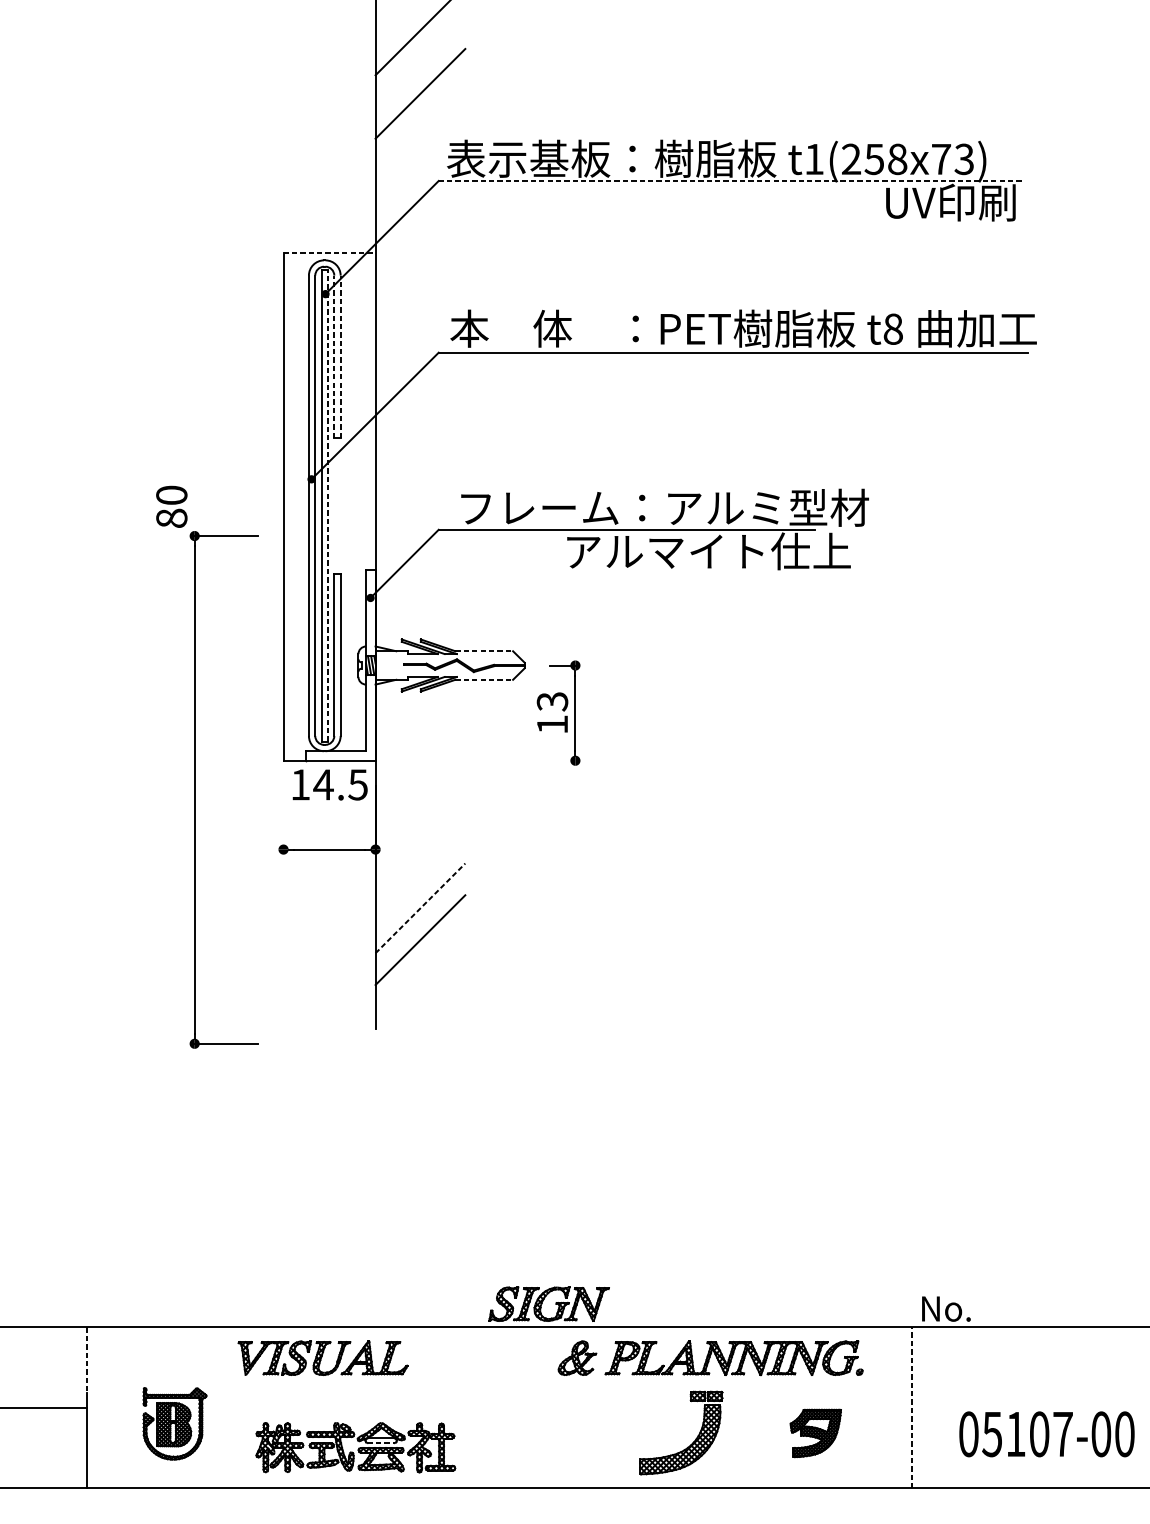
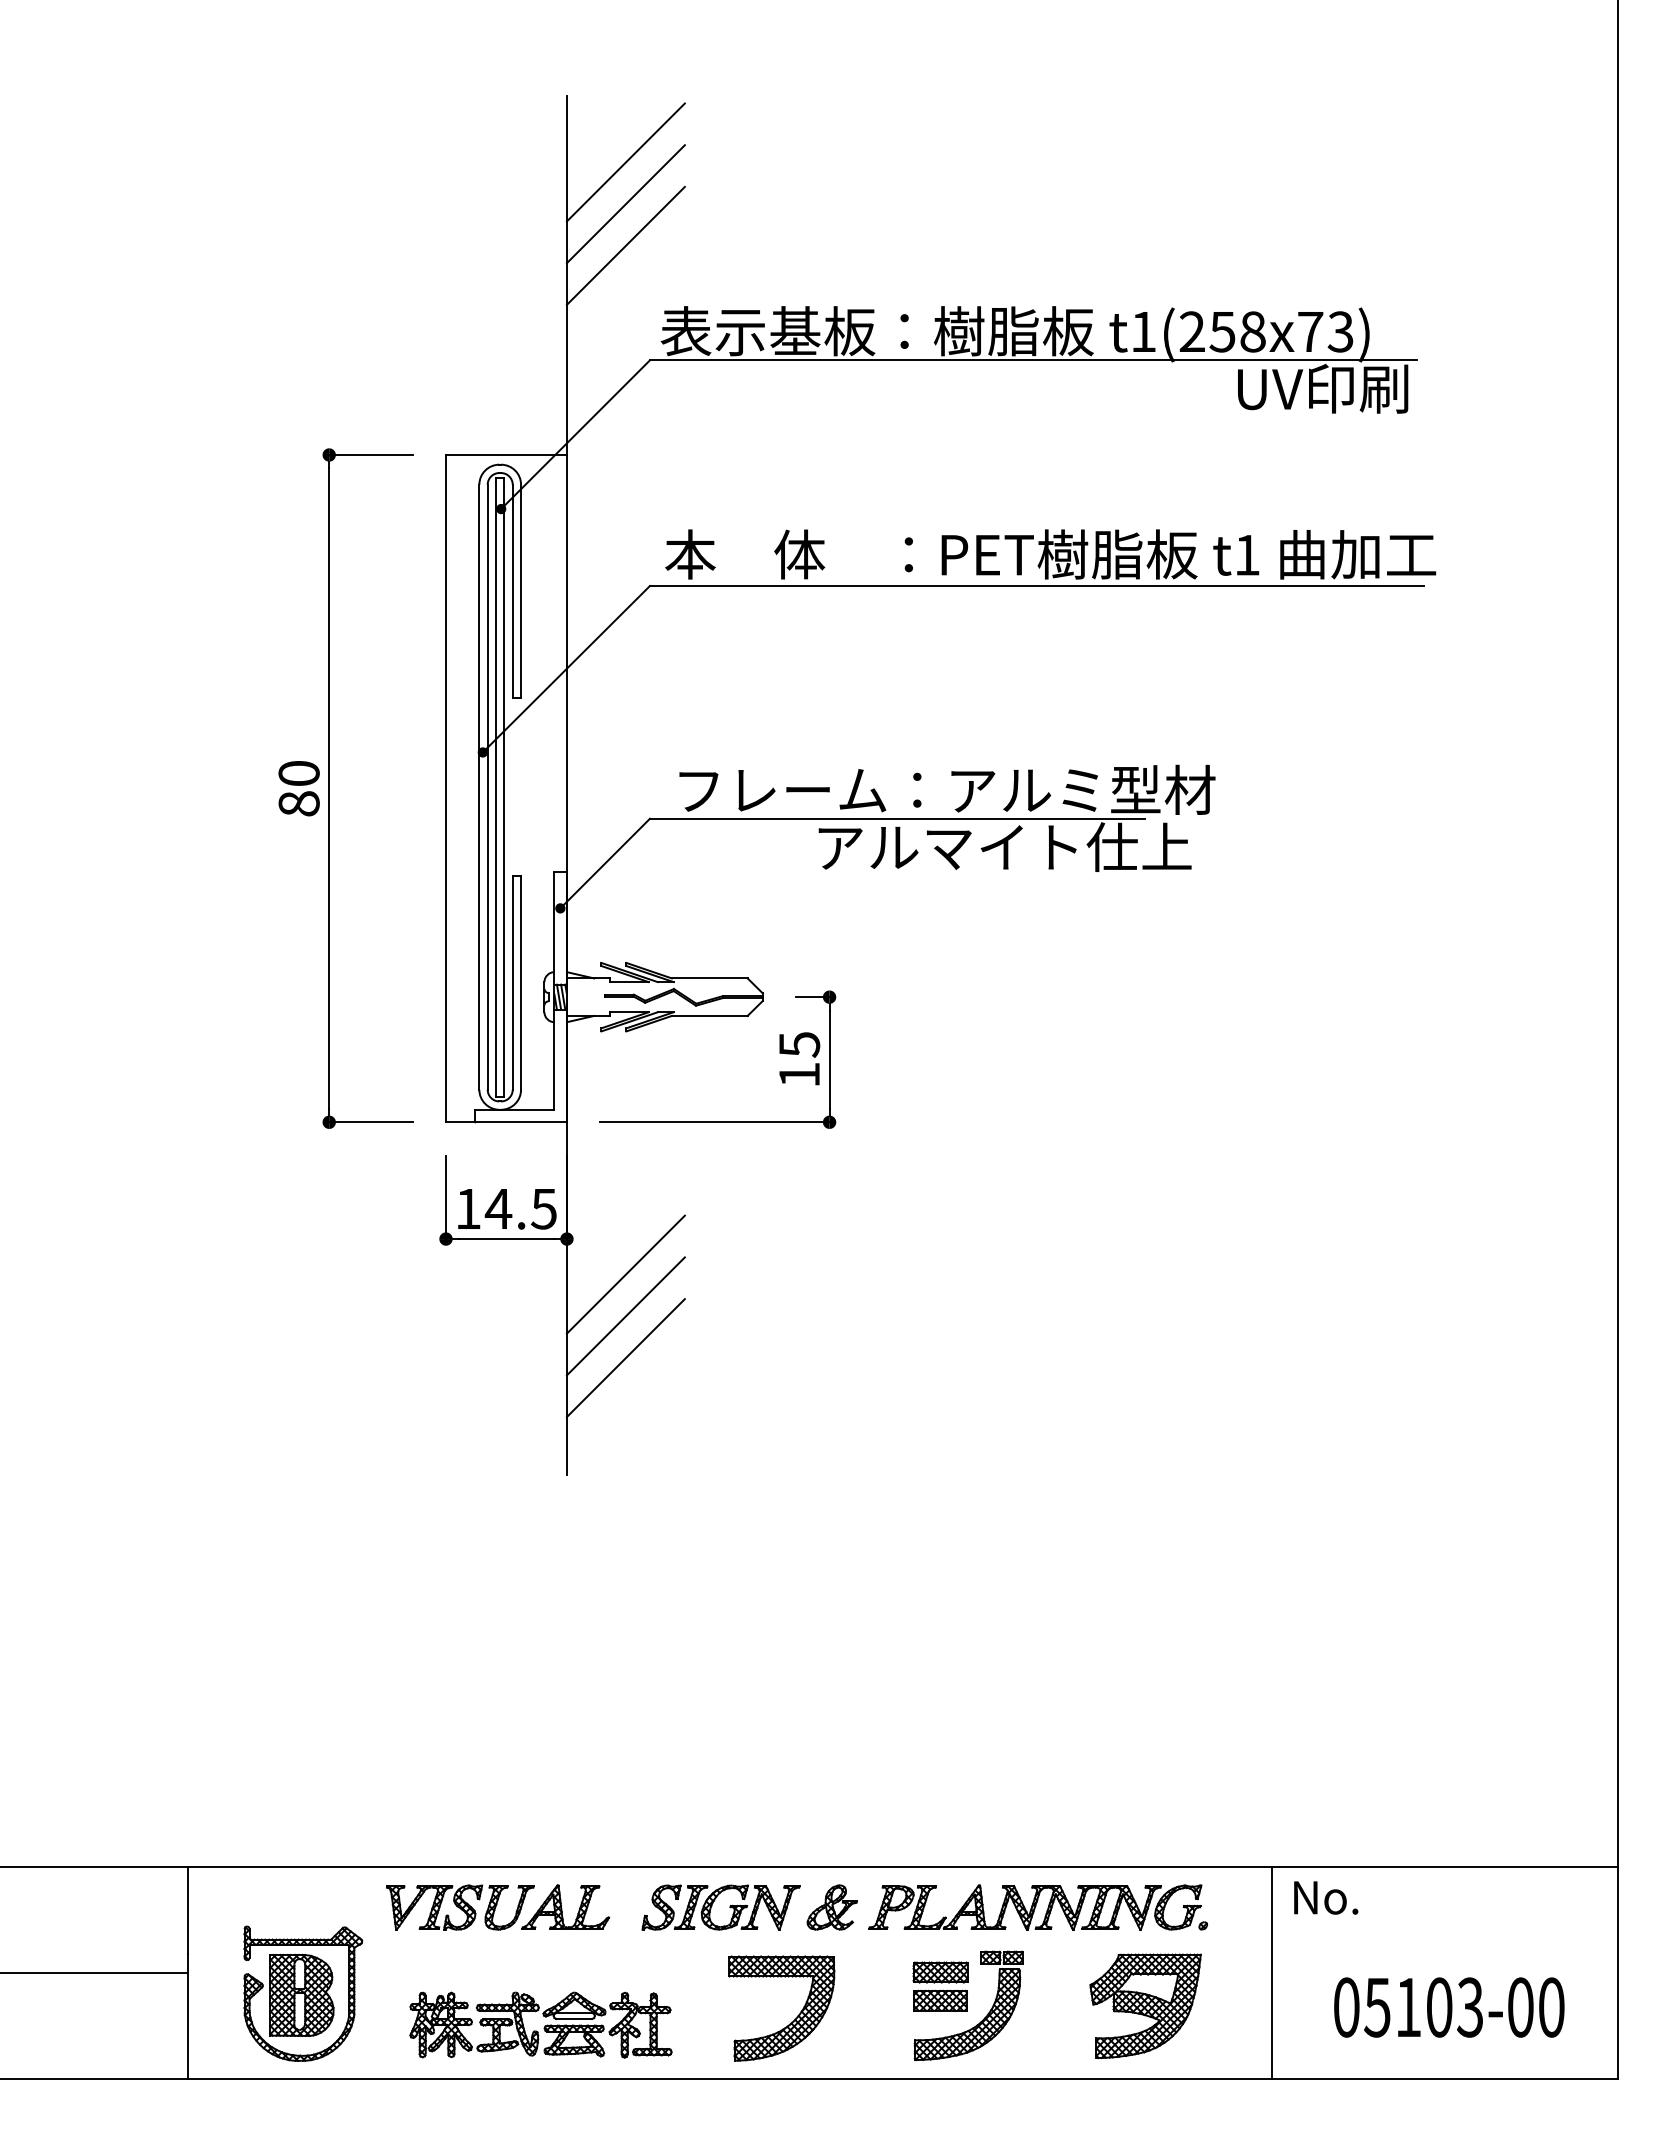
line: (420, 62) -> (625, 204), added
line: (730, 181) -> (1033, 360), dashed -> solid
line: (329, 253) -> (506, 455), dashed -> solid
text: (893, 328) -> (1247, 554), t8 -> t1
line: (334, 356) -> (512, 591), dashed -> solid
line: (340, 356) -> (521, 591), dashed -> solid
line: (328, 505) -> (504, 787), dashed -> solid
line: (484, 651) -> (709, 978), dashed -> solid
line: (484, 679) -> (709, 1015), dashed -> solid
text: (551, 701) -> (798, 1044), 13 -> 15
line: (487, 760) -> (714, 1122), added
text: (330, 785) -> (507, 1209), moved
part: (194, 789) -> (329, 788), moved
line: (283, 817) -> (446, 1197), added
line: (420, 876) -> (625, 1274), added
line: (420, 908) -> (626, 1316), dashed -> solid
part: (543, 1301) -> (713, 1903), moved
text: (946, 1308) -> (1326, 1897), moved
line: (87, 1360) -> (188, 1910), dashed -> solid
line: (911, 1407) -> (1271, 1972), dashed -> solid
part: (659, 1418) -> (940, 1986), added
part: (175, 1423) -> (303, 1993), size x1.43
part: (815, 1433) -> (1145, 2006), size x1.67
text: (1063, 1434) -> (1470, 2007), 05107-00 -> 05103-00
line: (381, 1443) -> (574, 2019), dashed -> solid
part: (545, 1445) -> (790, 2022), added

